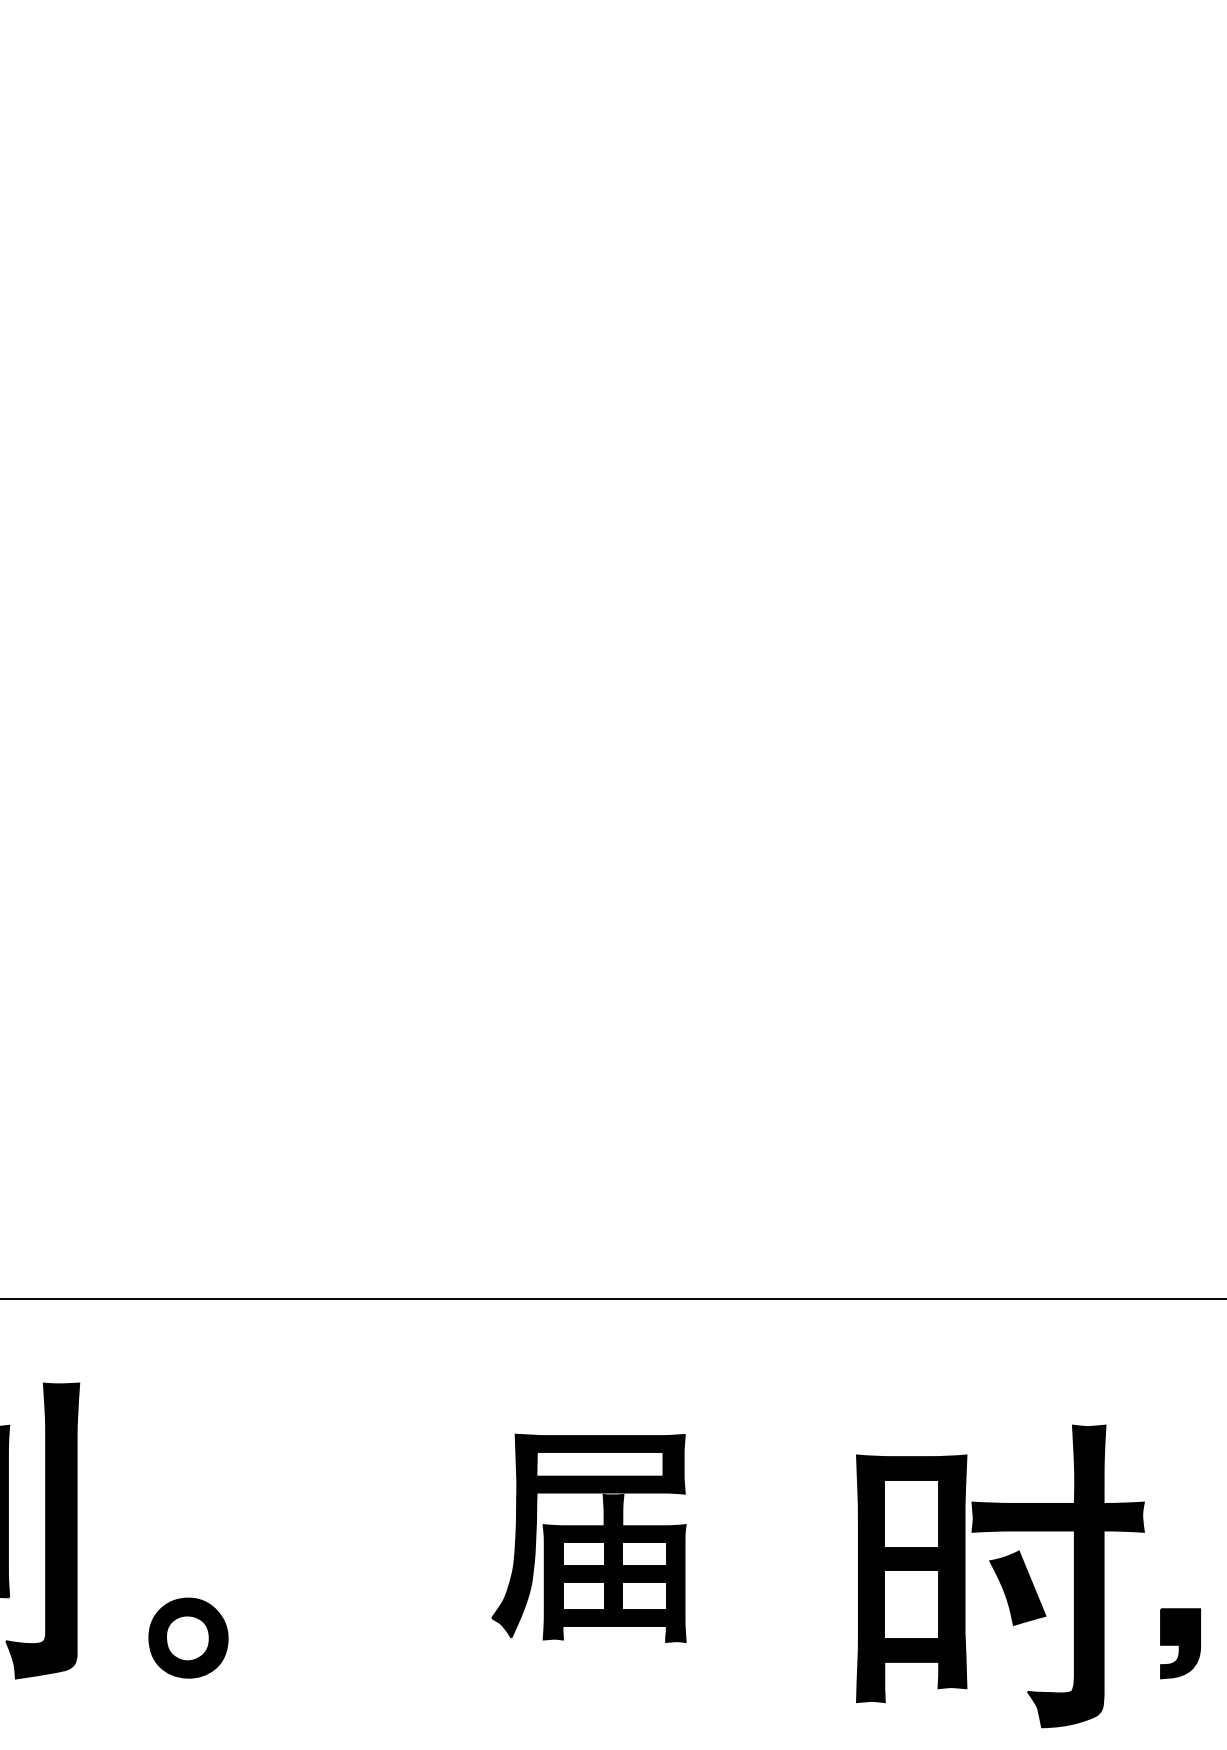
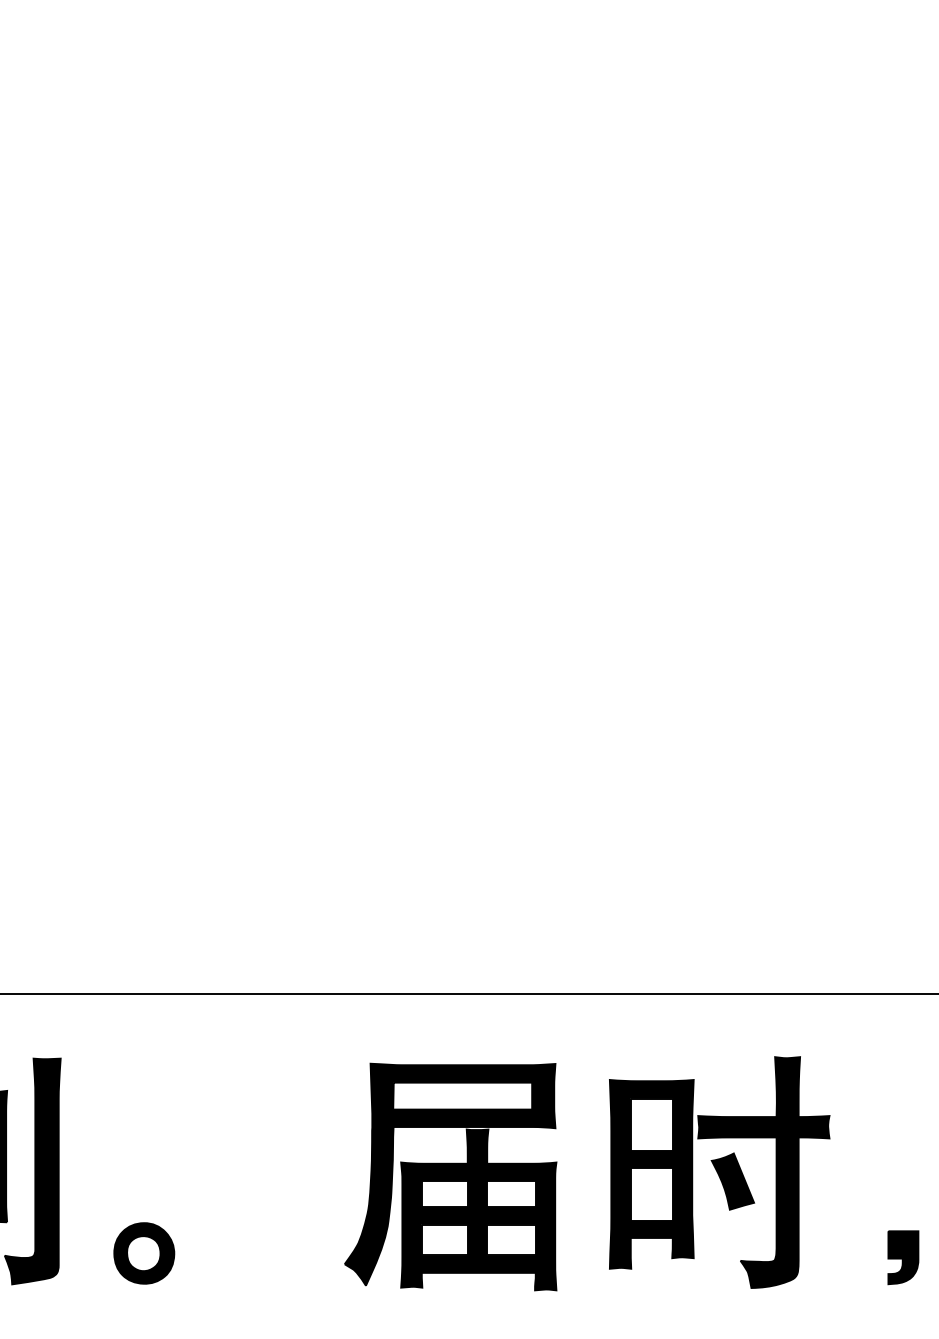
part: (588, 1538) -> (450, 1177), size x1.43
part: (1000, 1576) -> (719, 1172), moved

